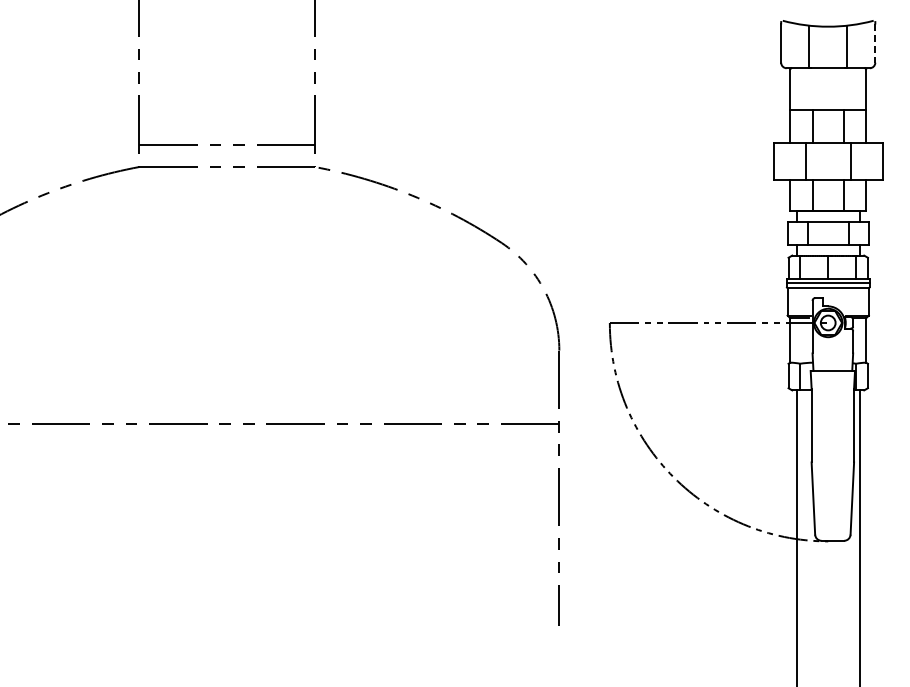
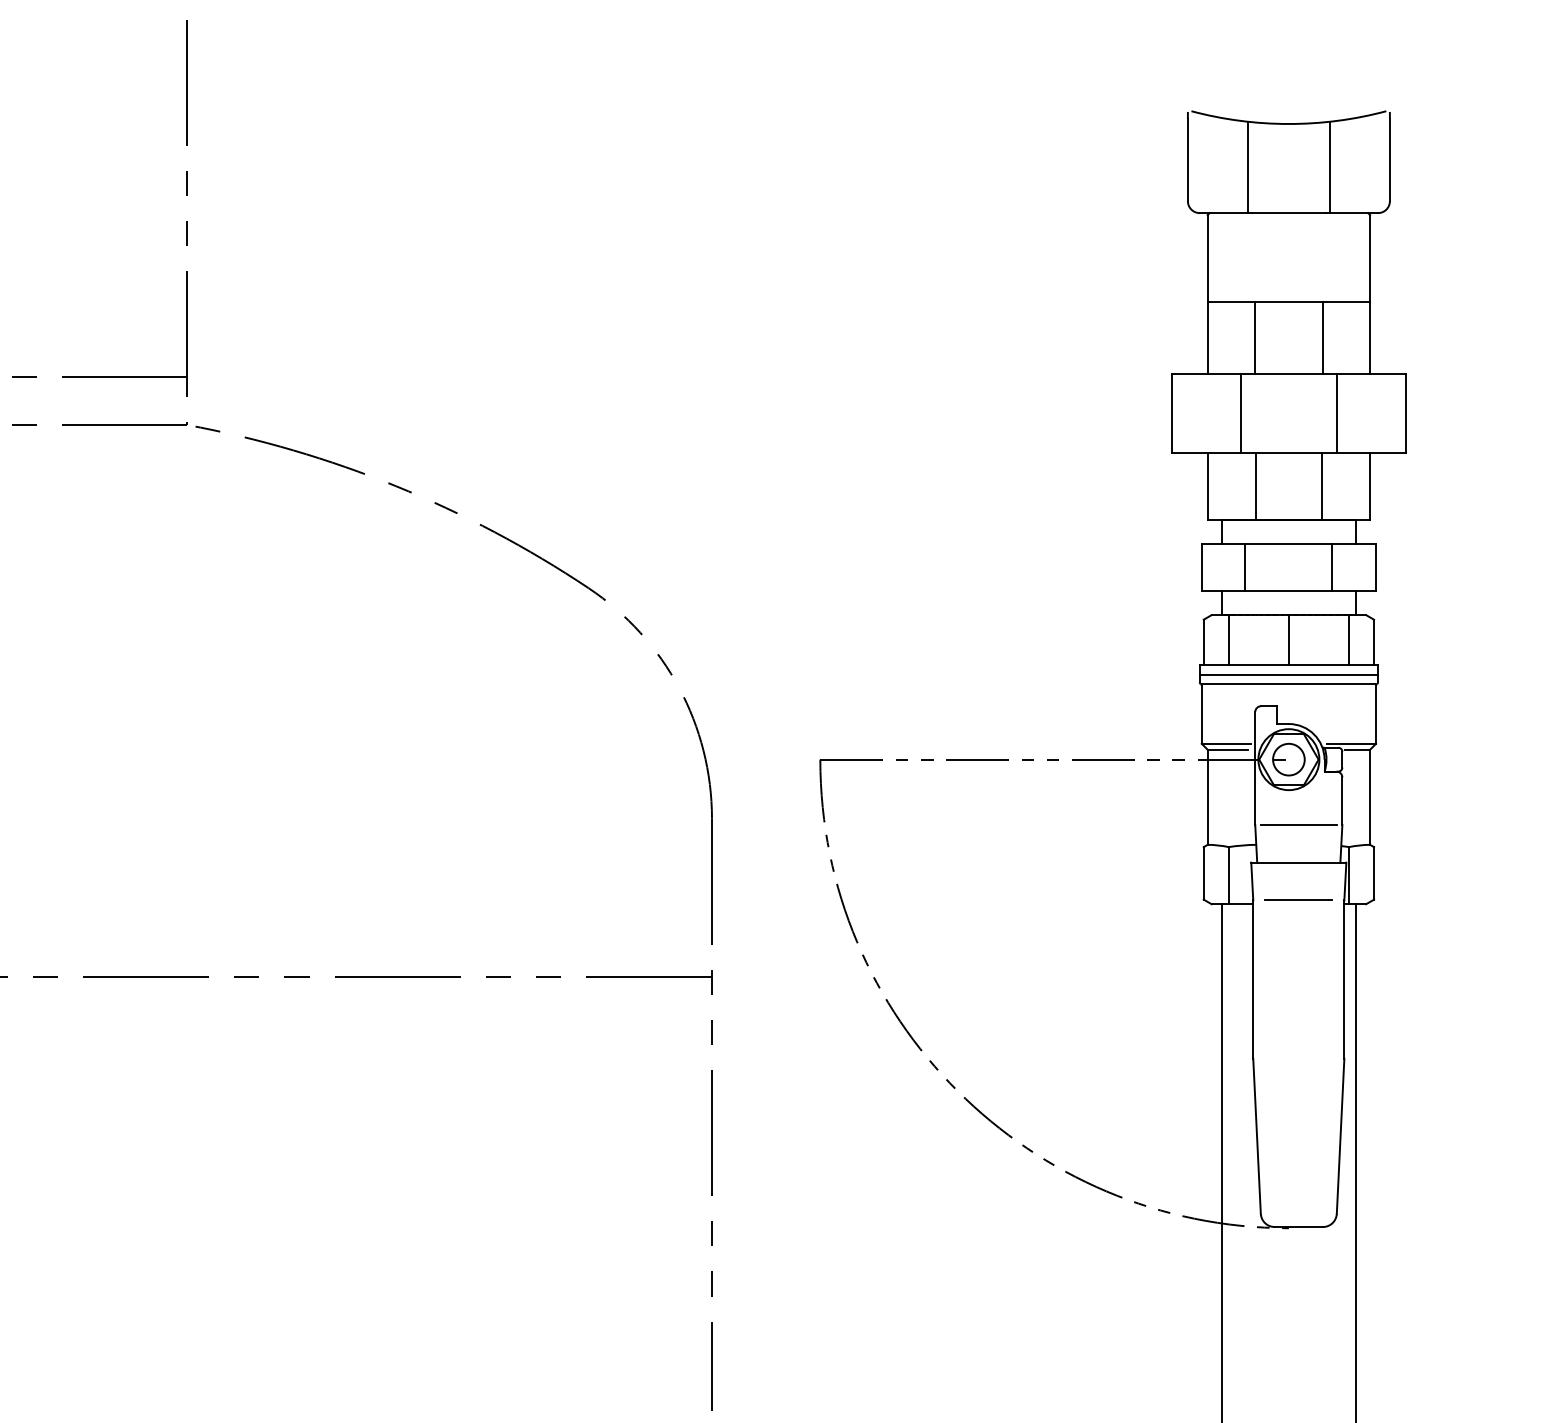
line: (875, 44) -> (1390, 162), dashed -> solid
line: (832, 353) -> (1298, 825), added
line: (832, 388) -> (1298, 900), added

